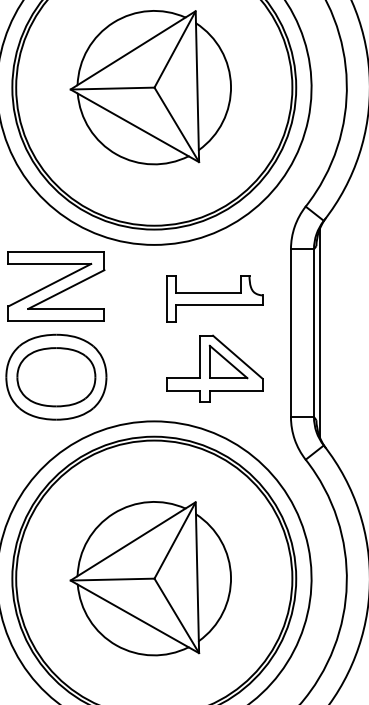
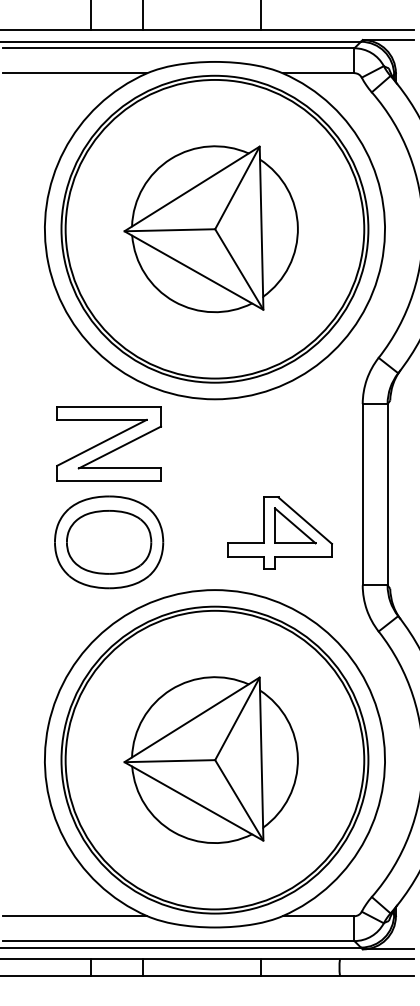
part: (213, 298) -> (279, 457), removed
line: (320, 332) -> (394, 494), removed

